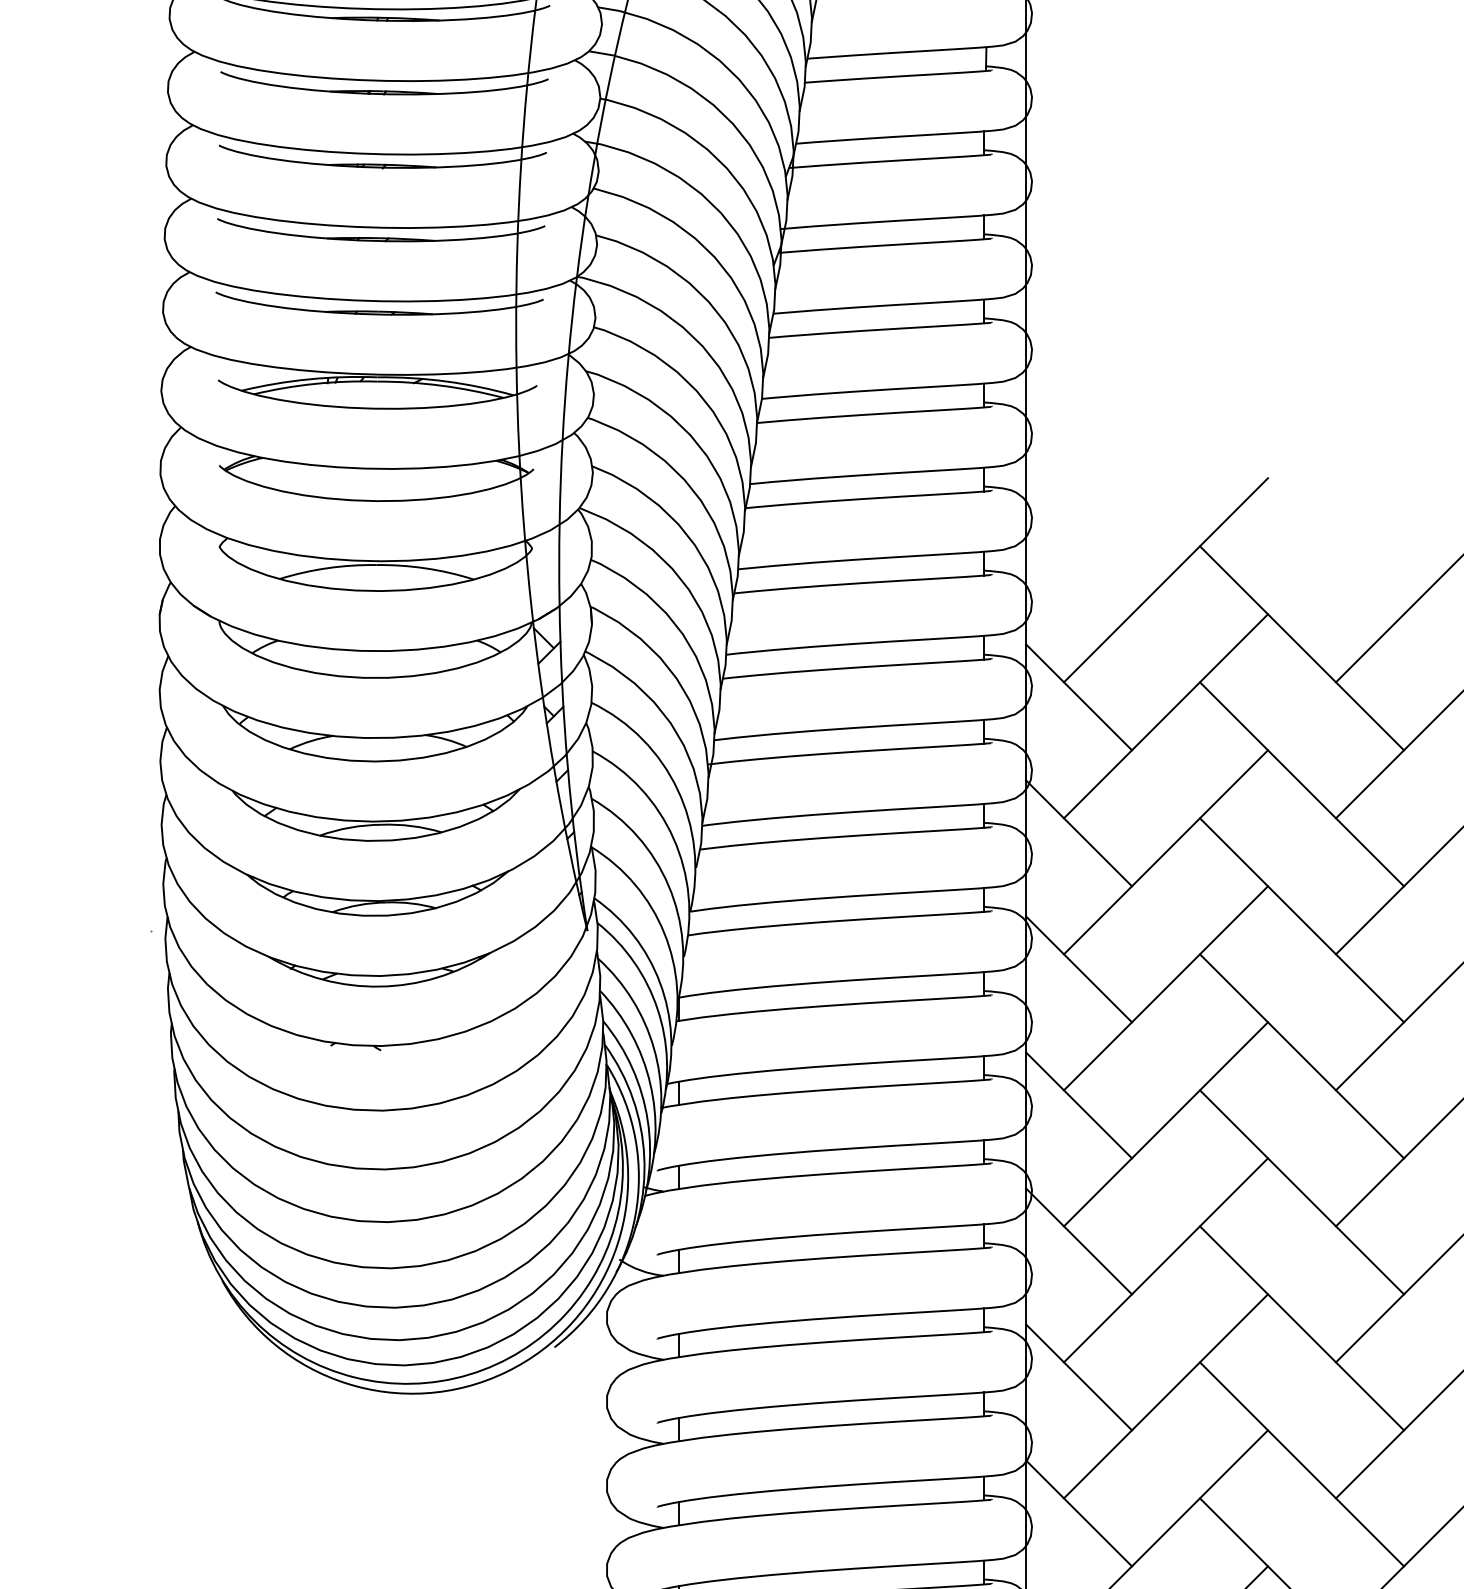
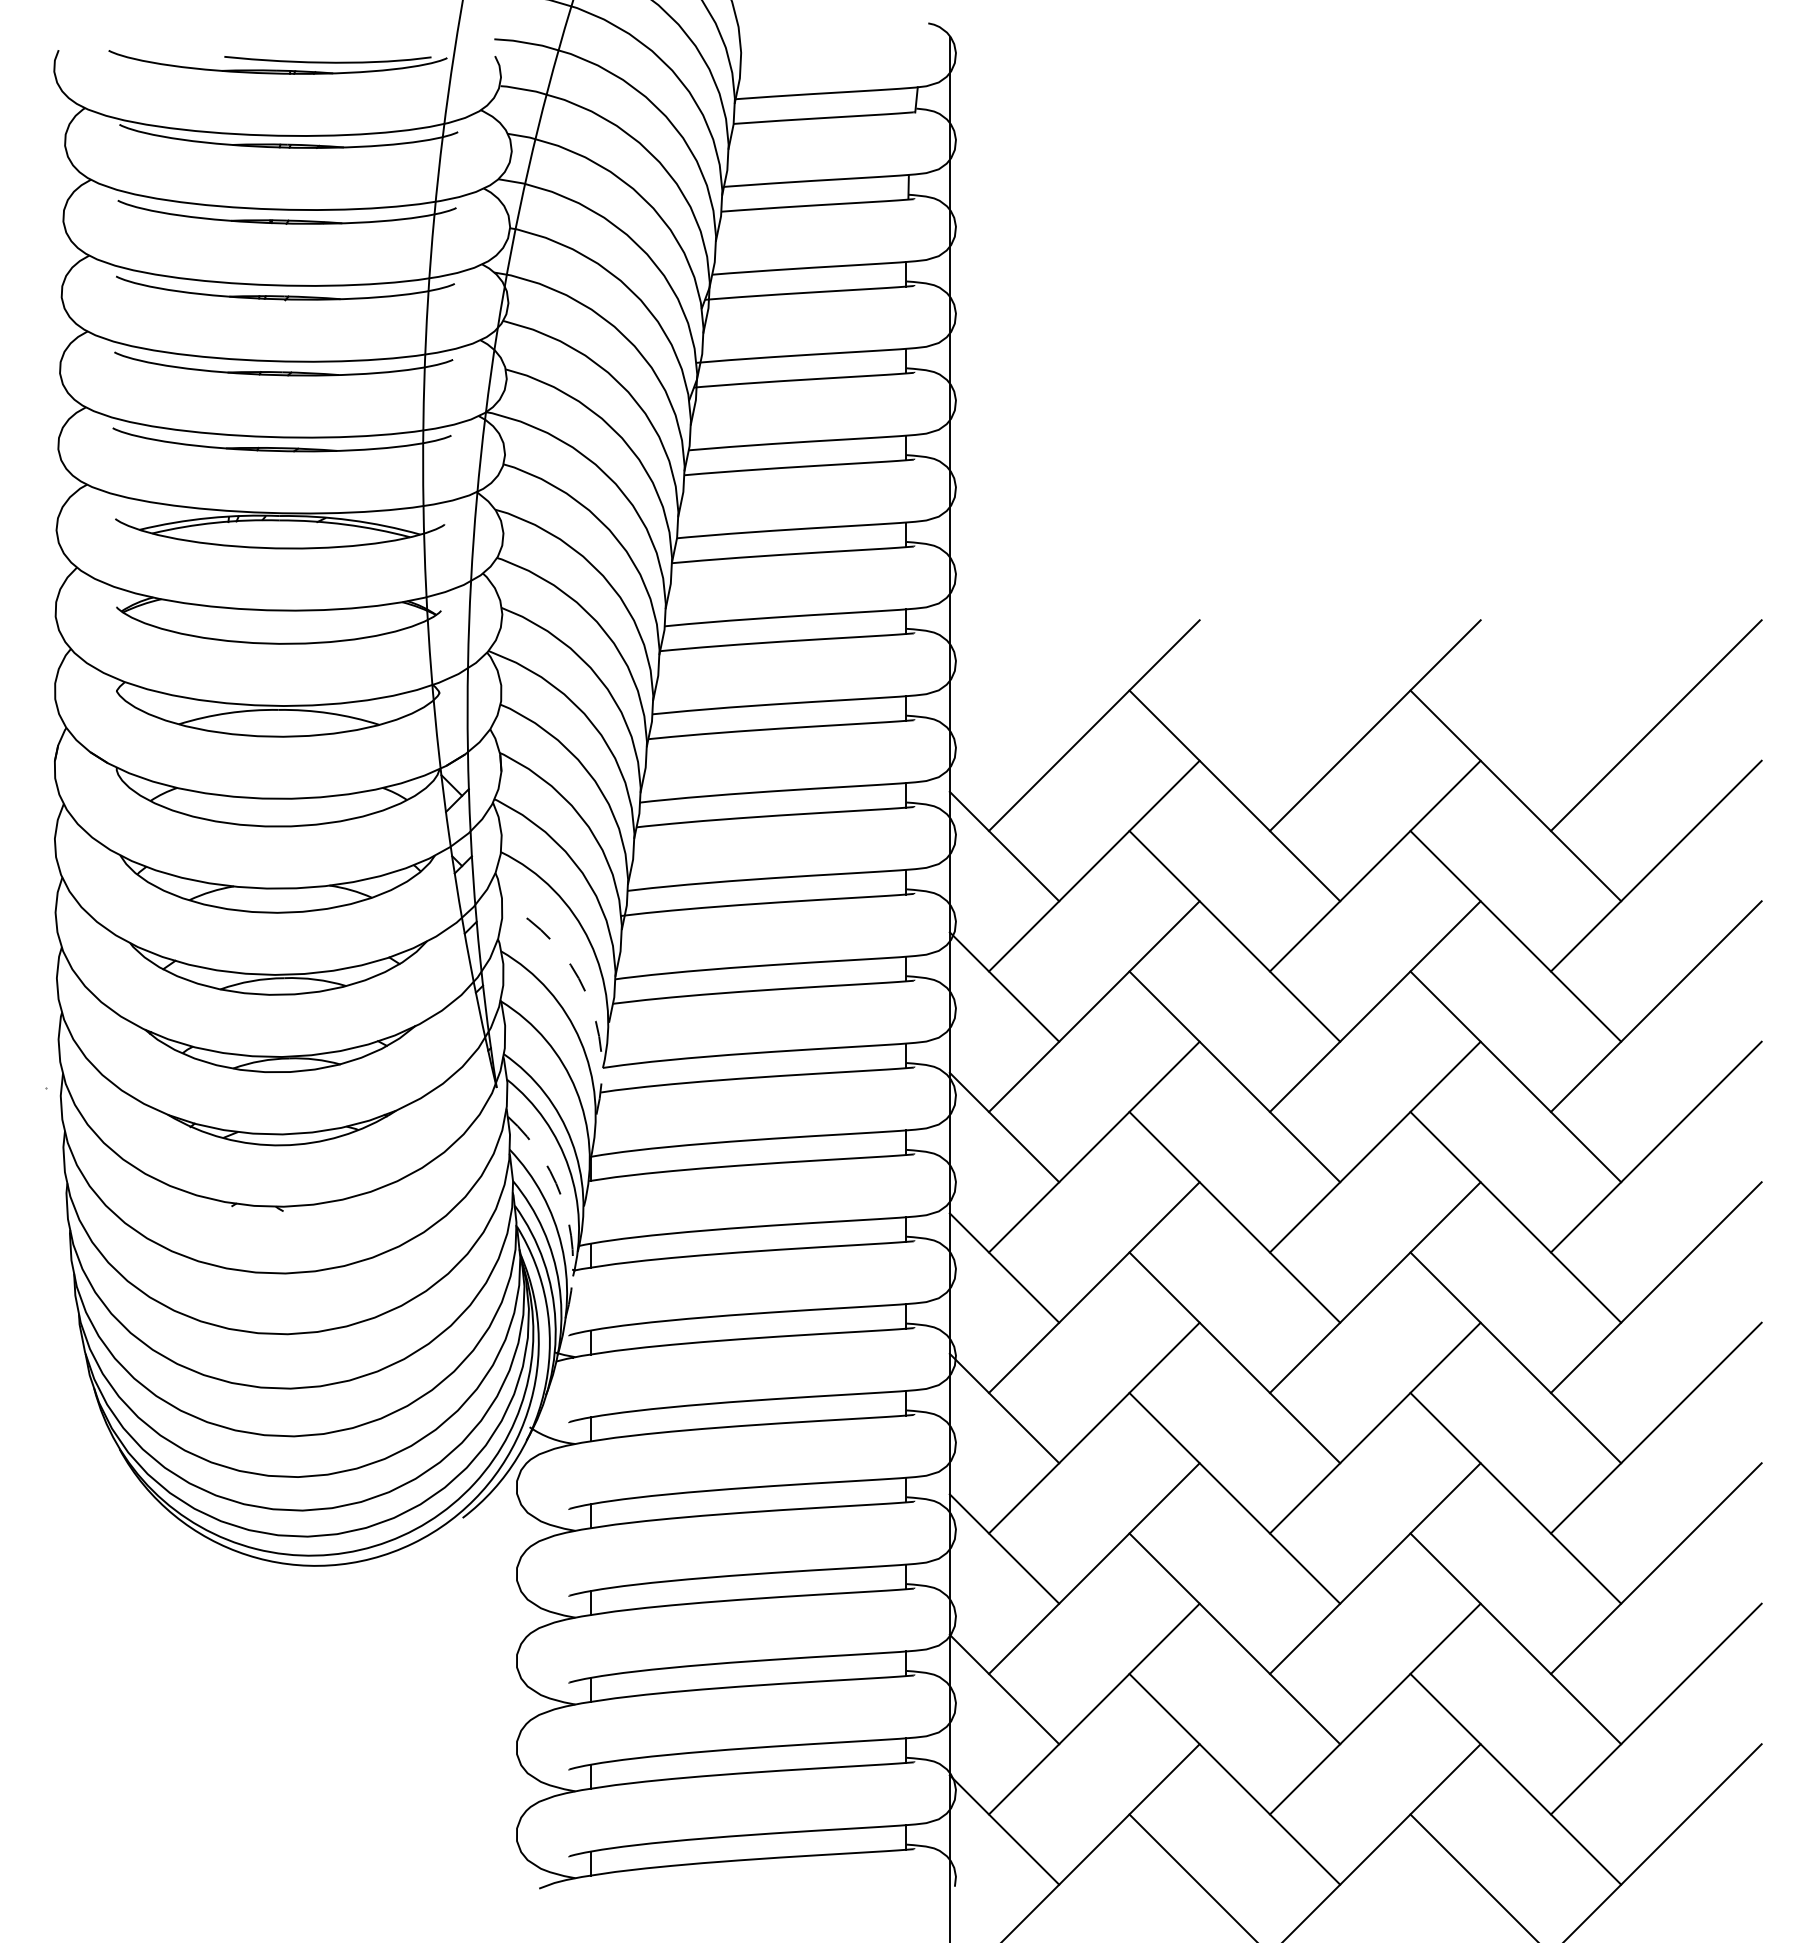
arc: (673, 838) -> (585, 992), solid -> dashed
arc: (654, 1048) -> (565, 1209), solid -> dashed

